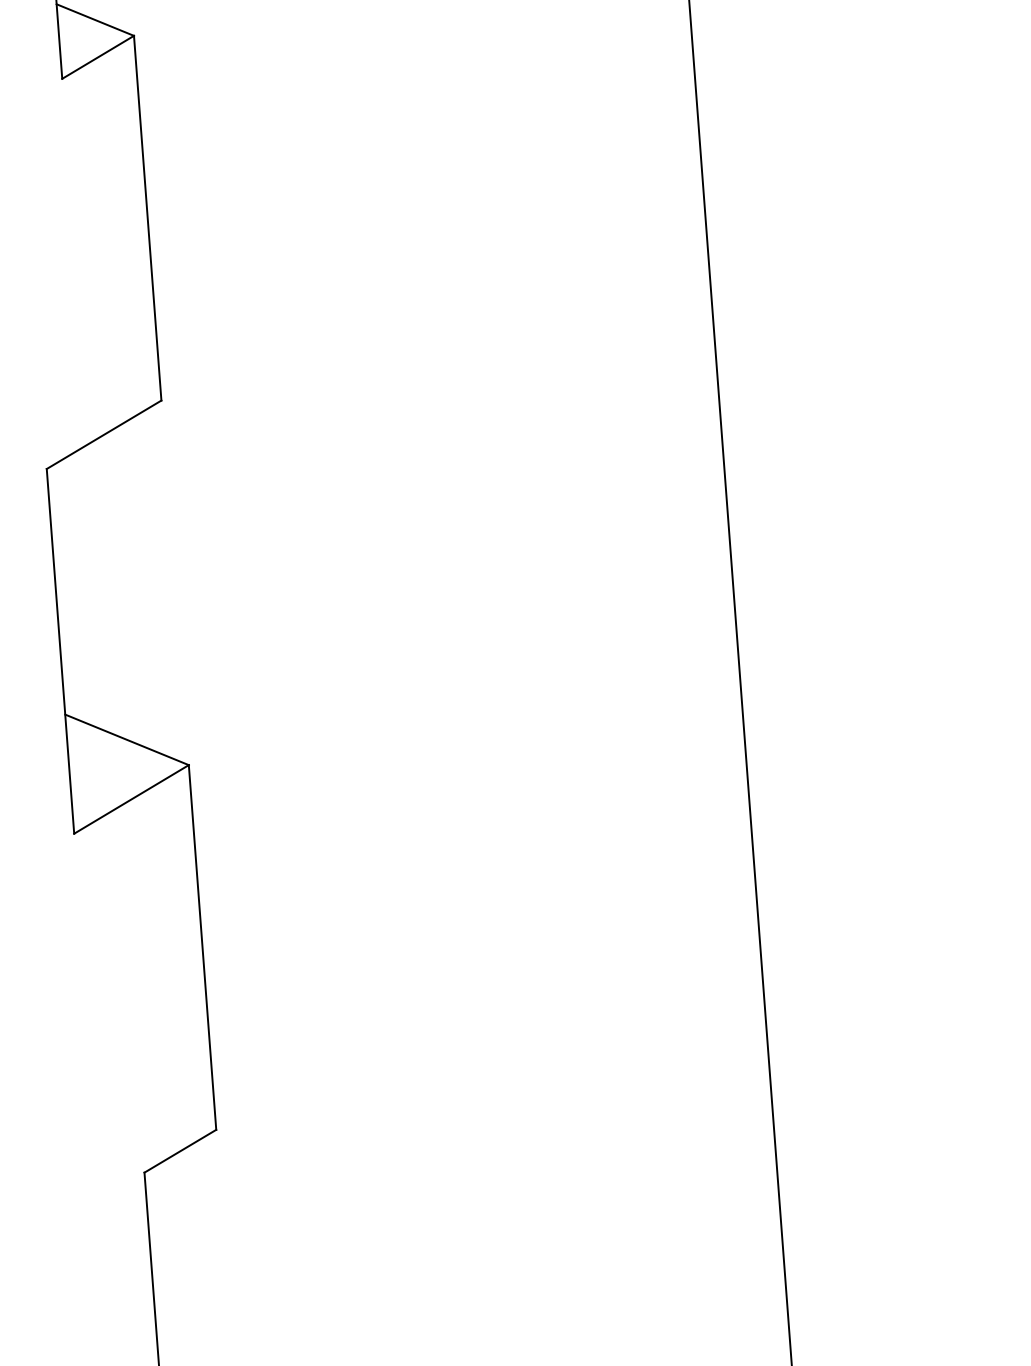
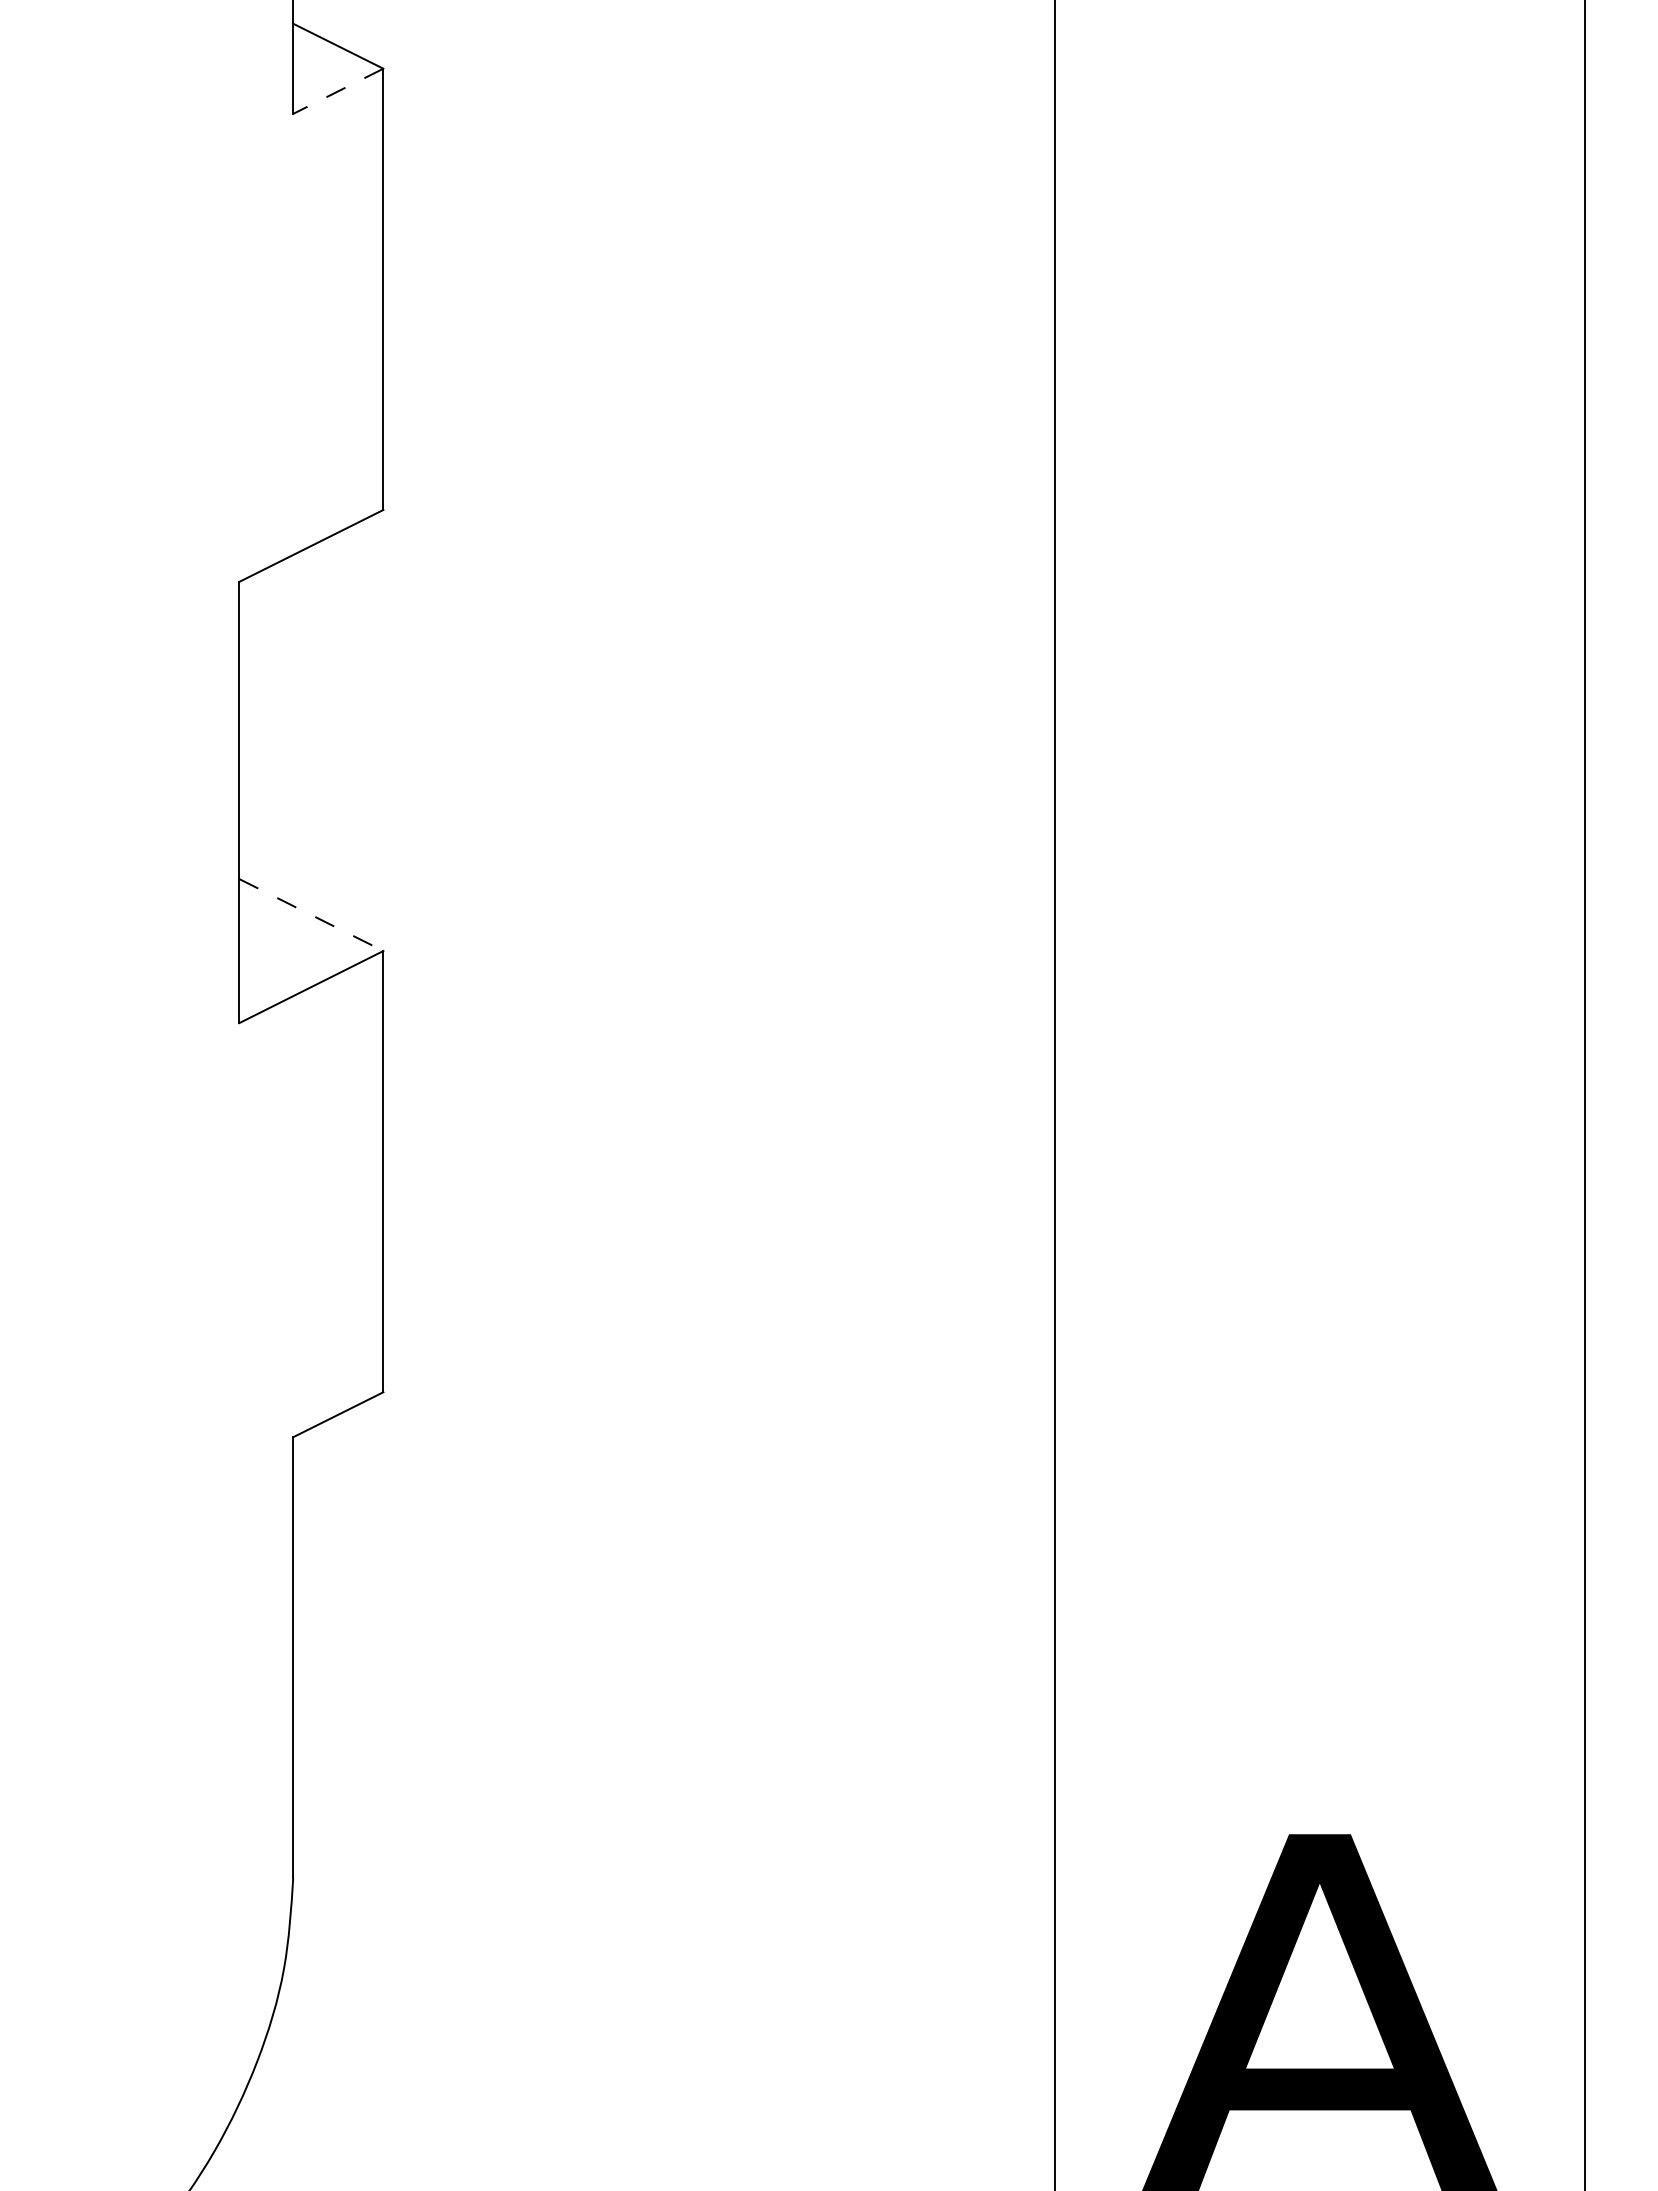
line: (97, 57) -> (337, 91), solid -> dashed
line: (127, 740) -> (311, 915), solid -> dashed

